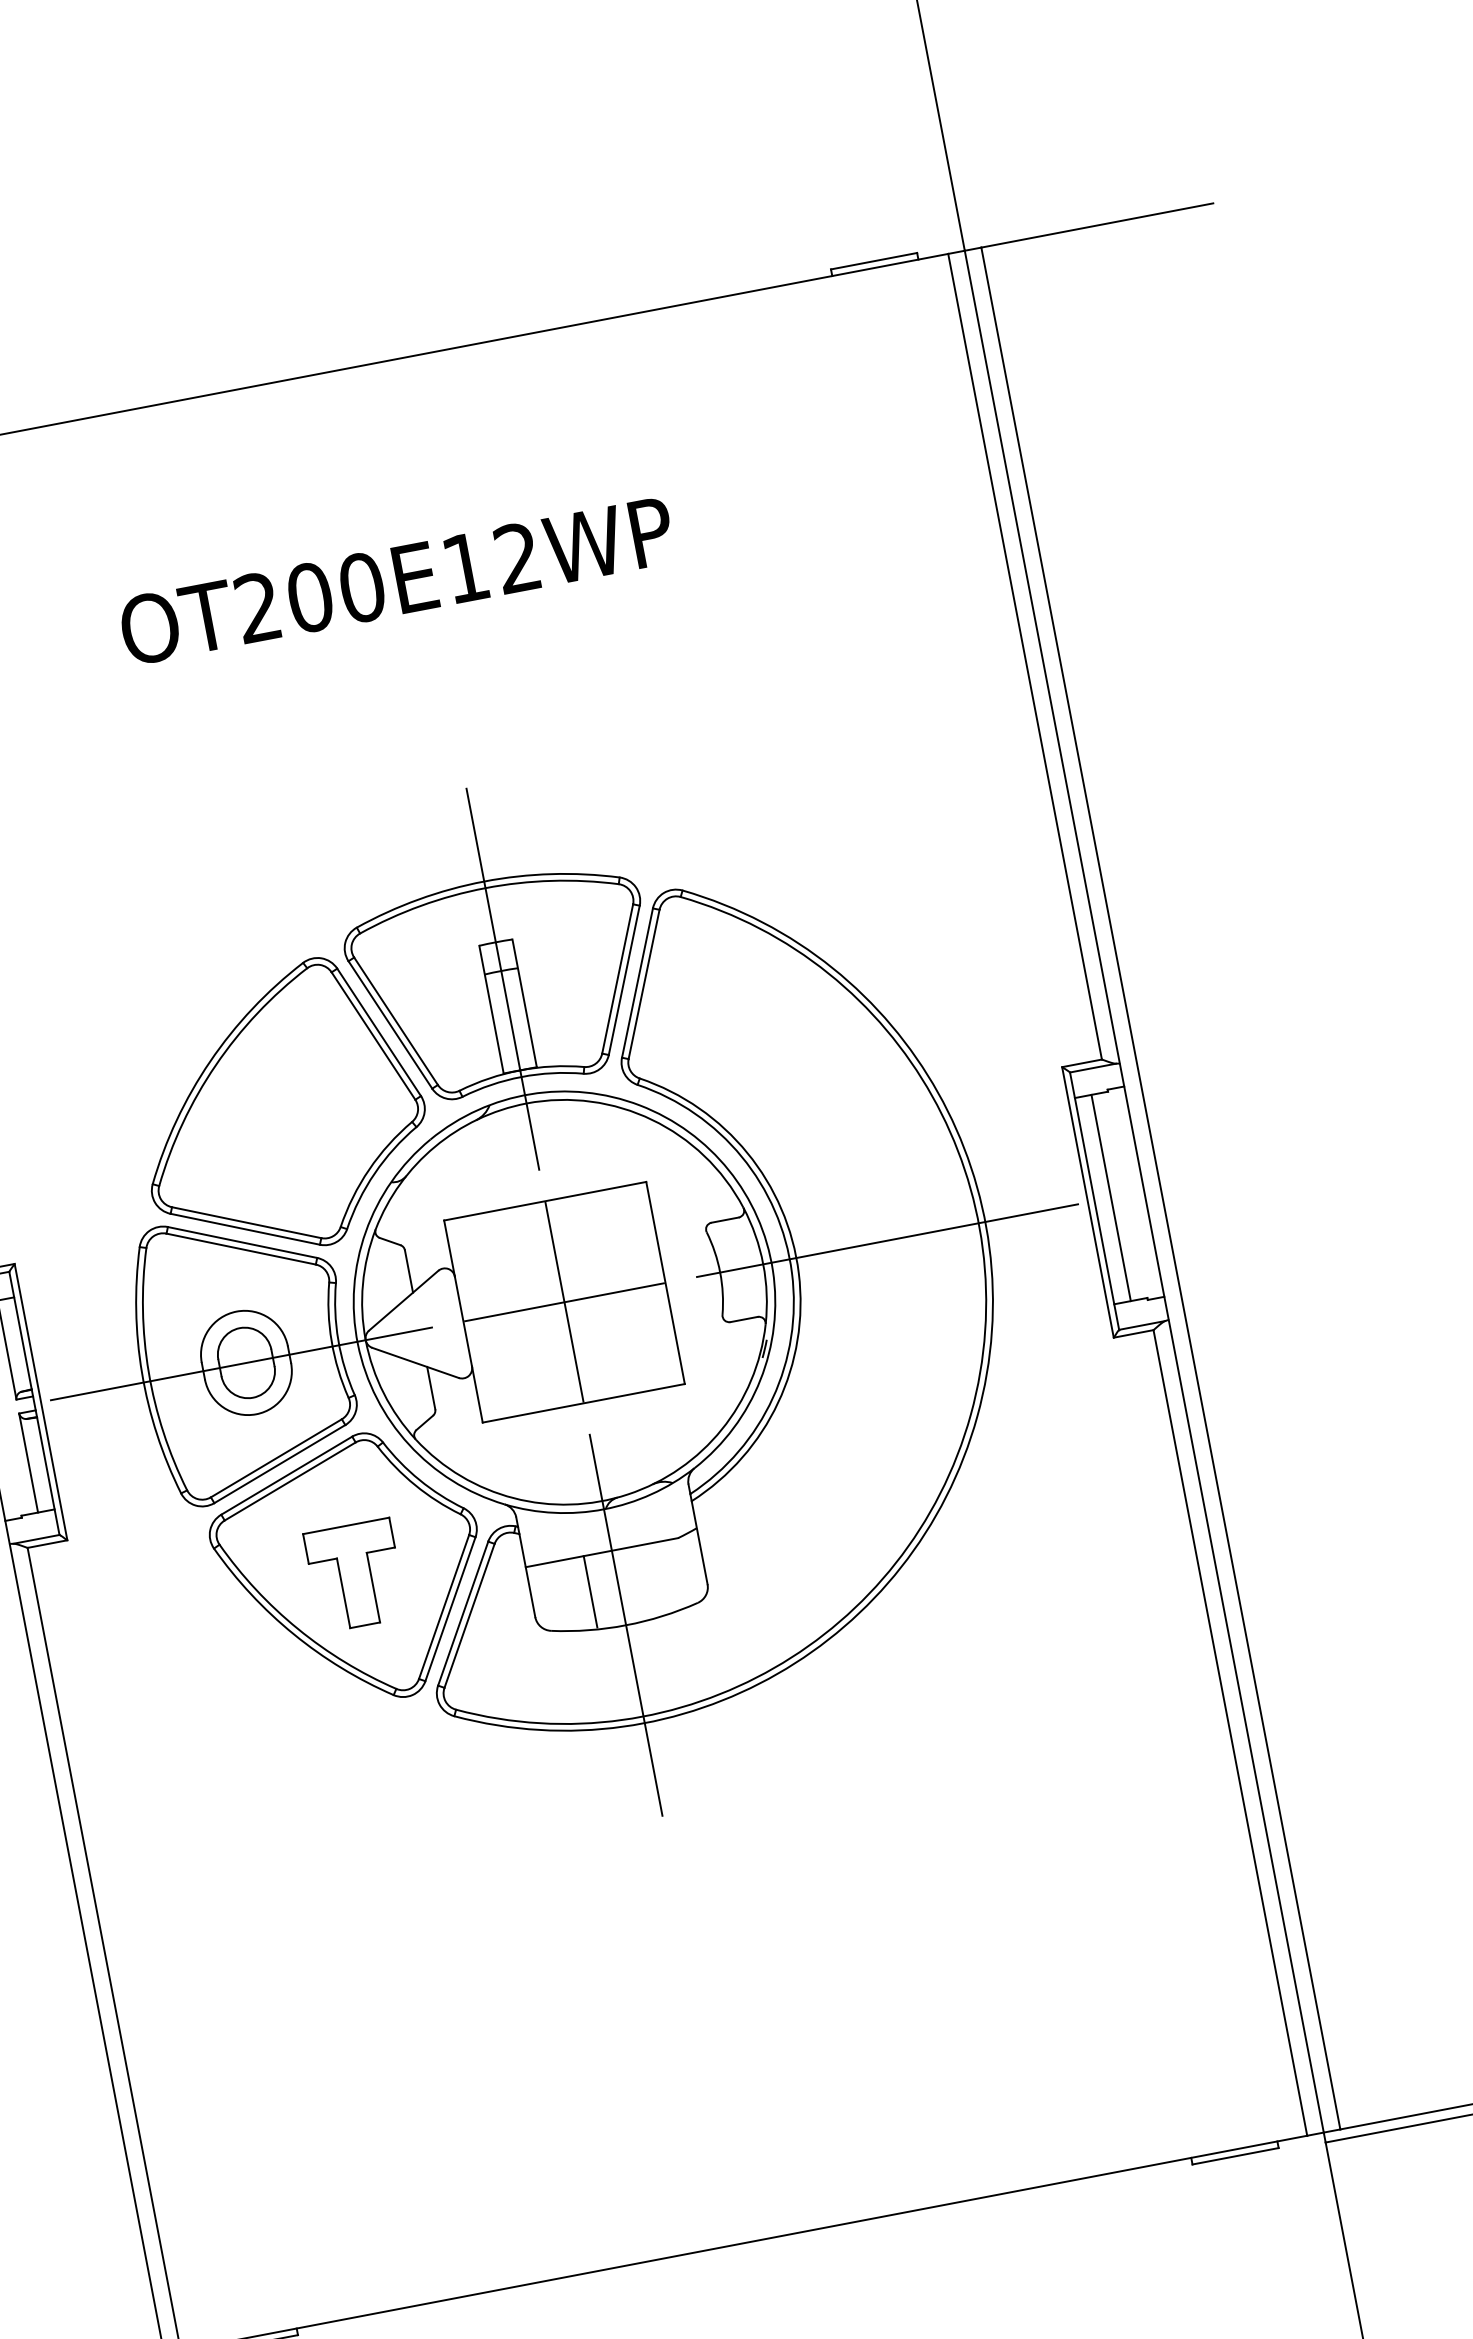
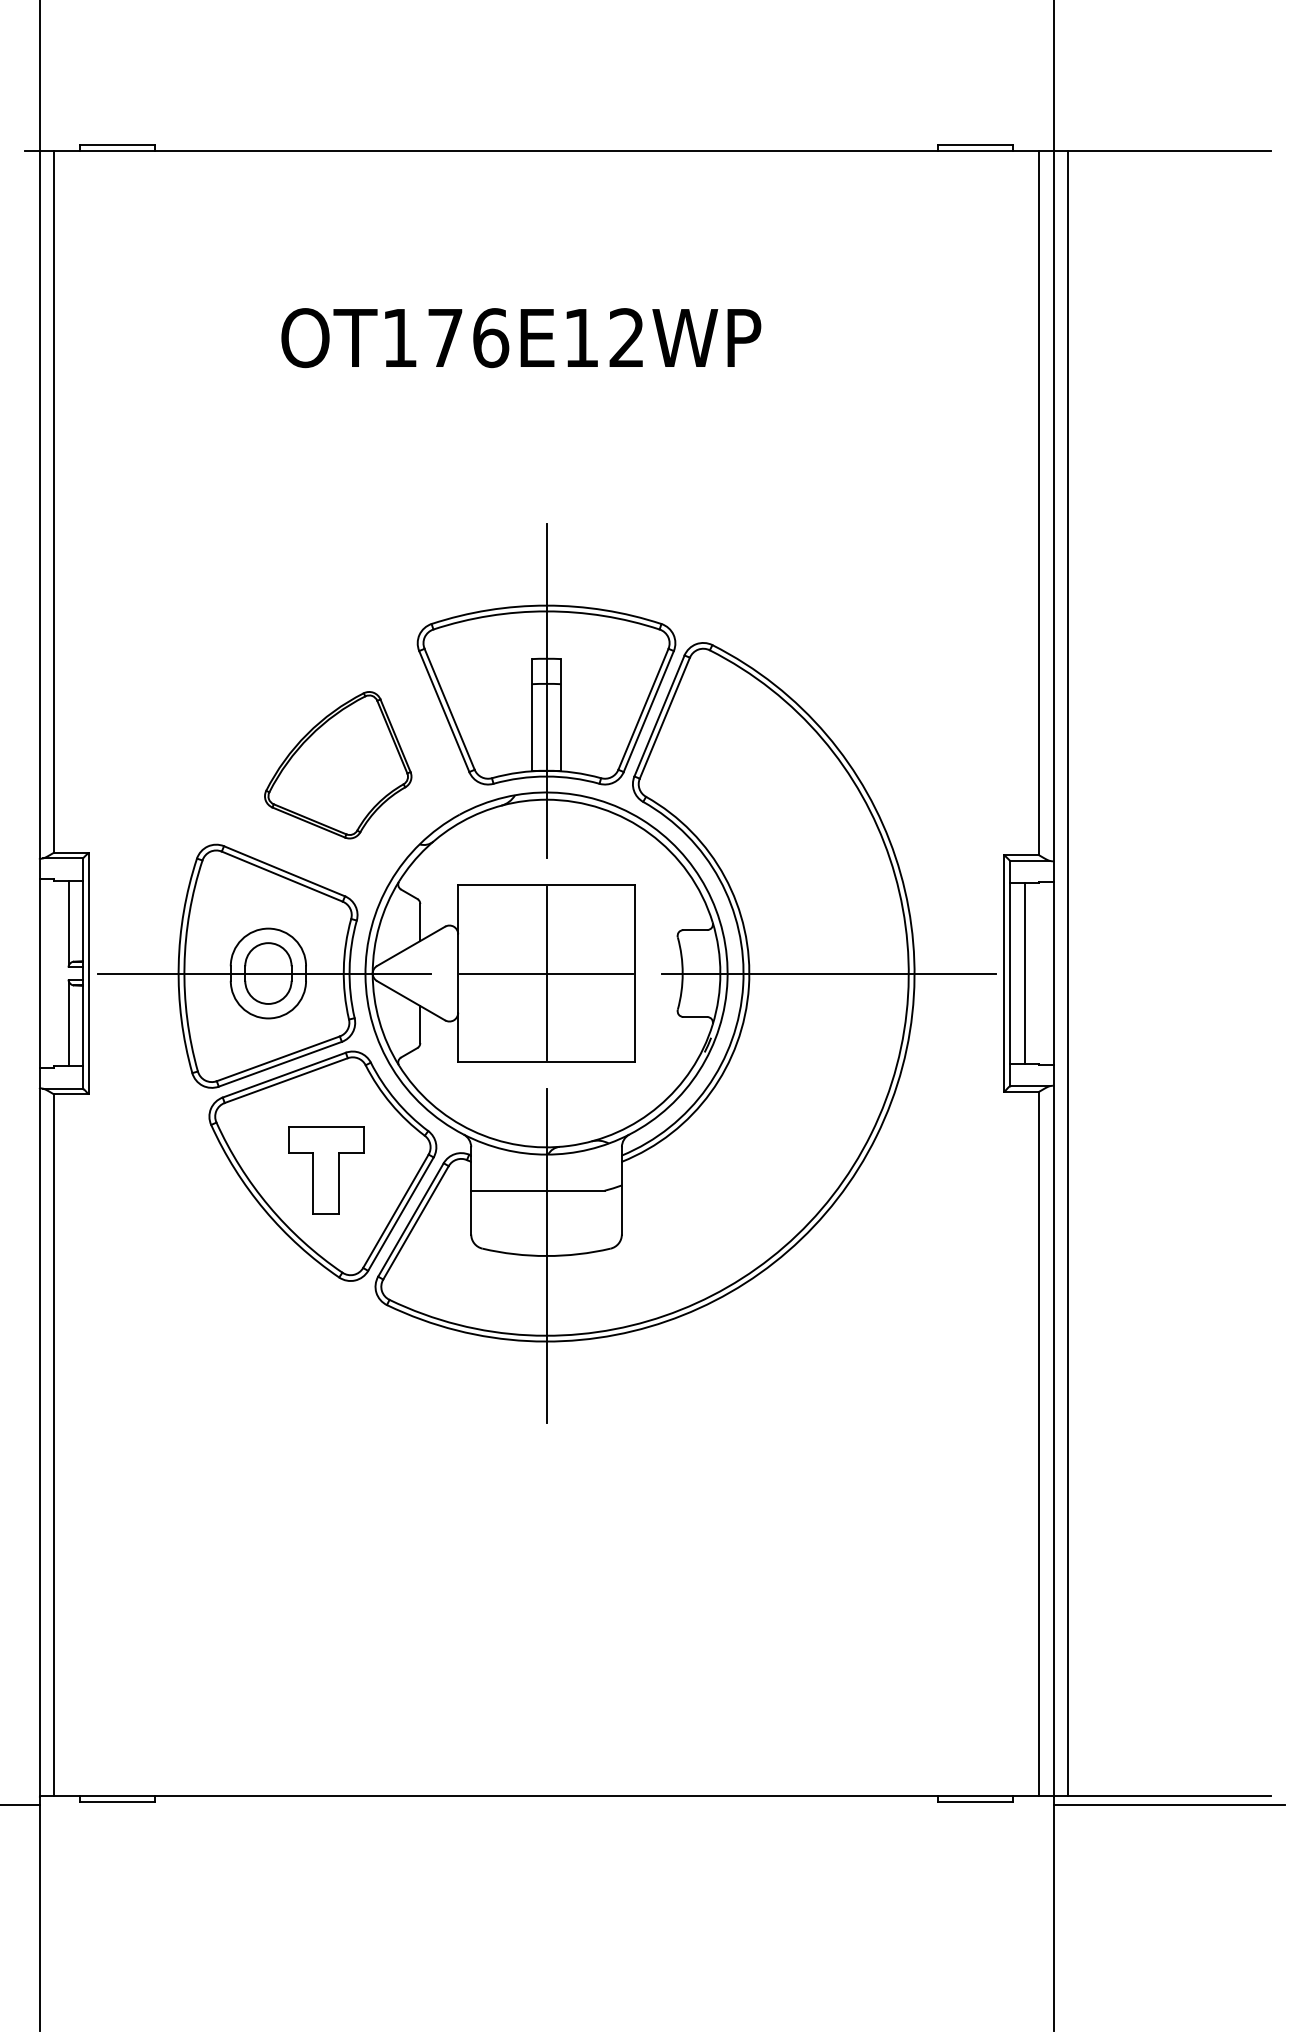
text: (310, 598) -> (445, 338), OT200E12WP -> OT176E12WP
part: (281, 1109) -> (338, 765), size x0.6
line: (589, 1591) -> (521, 1221), removed

